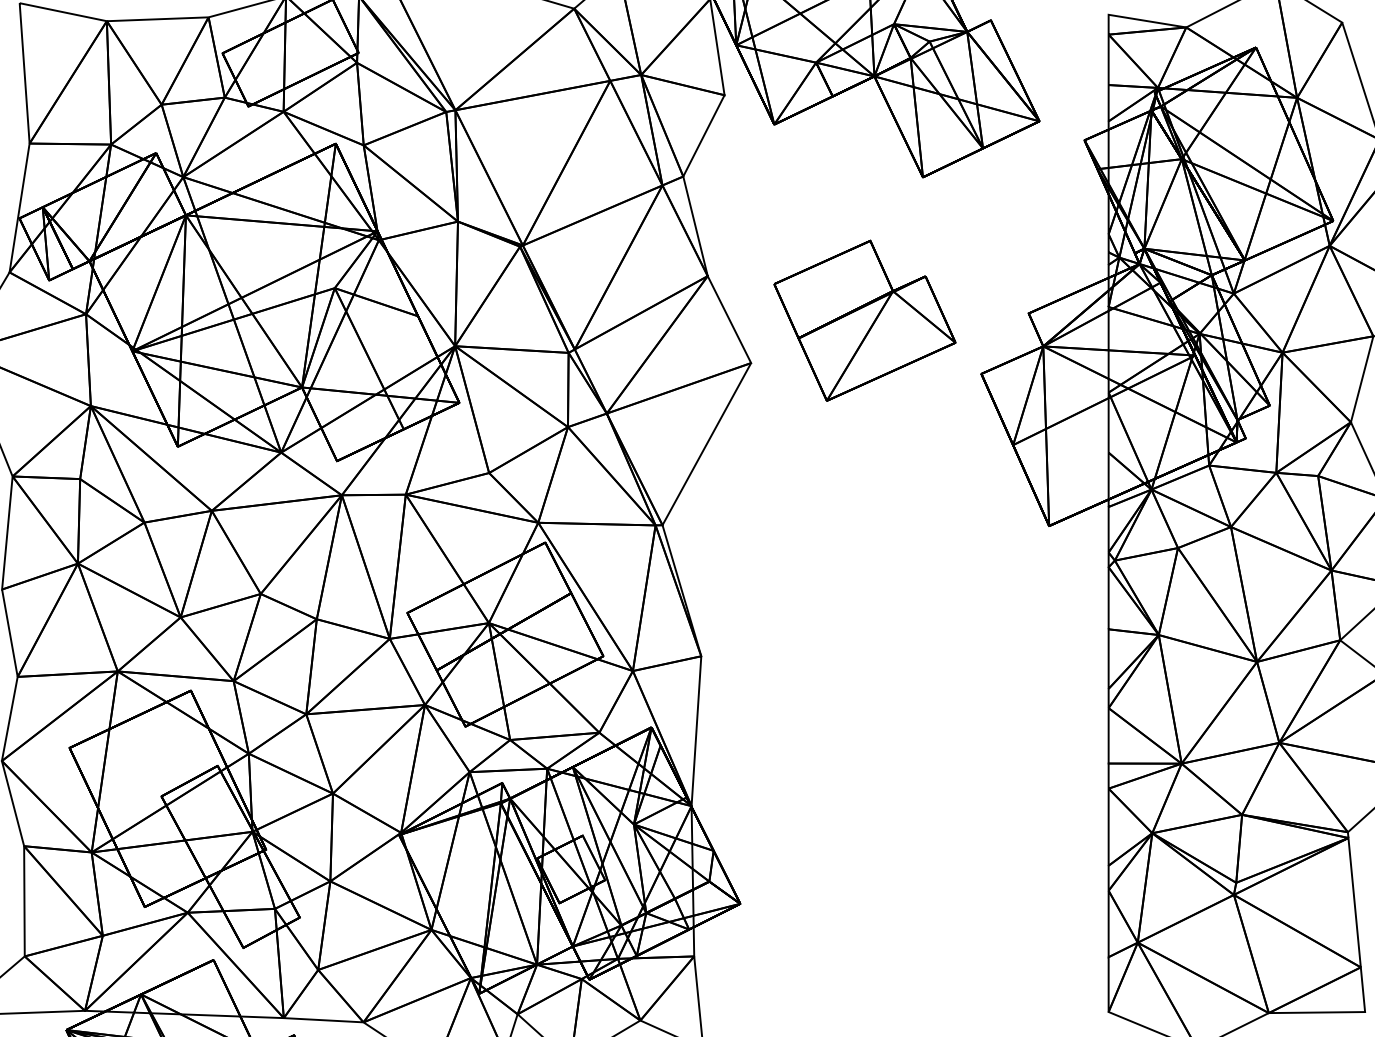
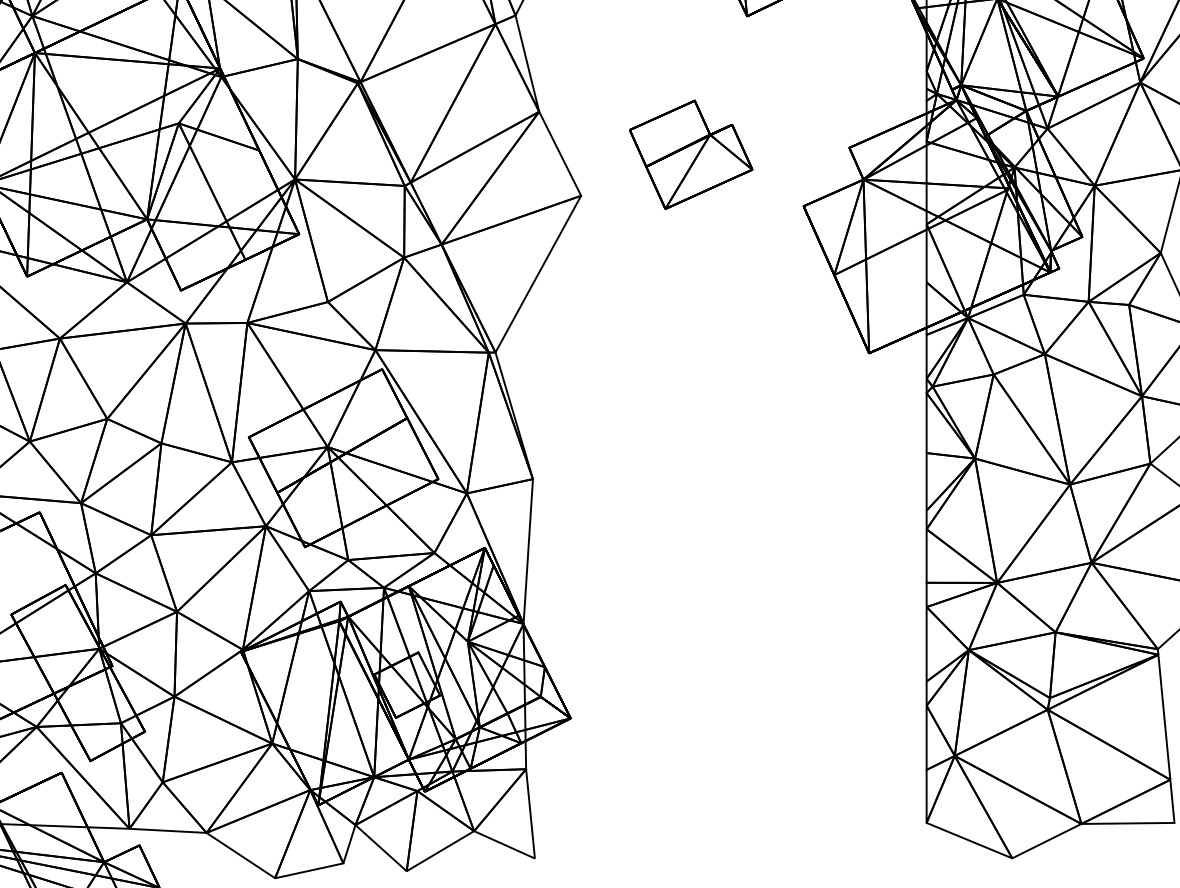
part: (864, 320) -> (690, 154), size x0.7

